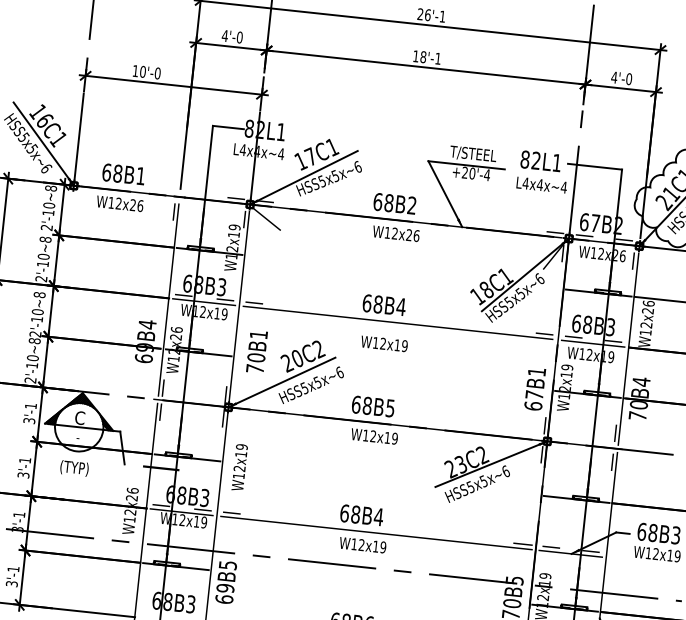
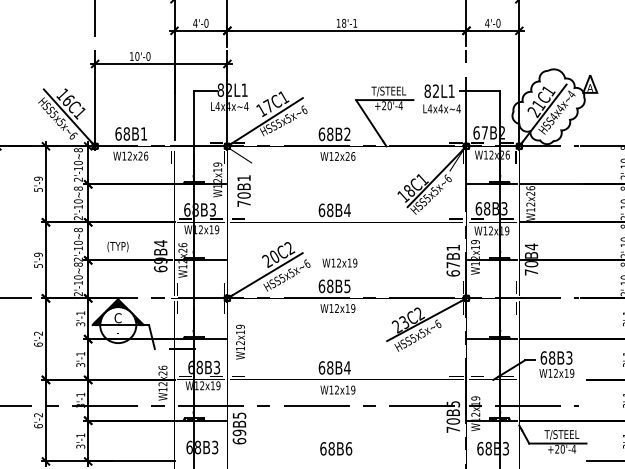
text: (383, 343) -> (339, 262), moved
text: (256, 351) -> (243, 190), moved
text: (73, 467) -> (117, 246), moved

